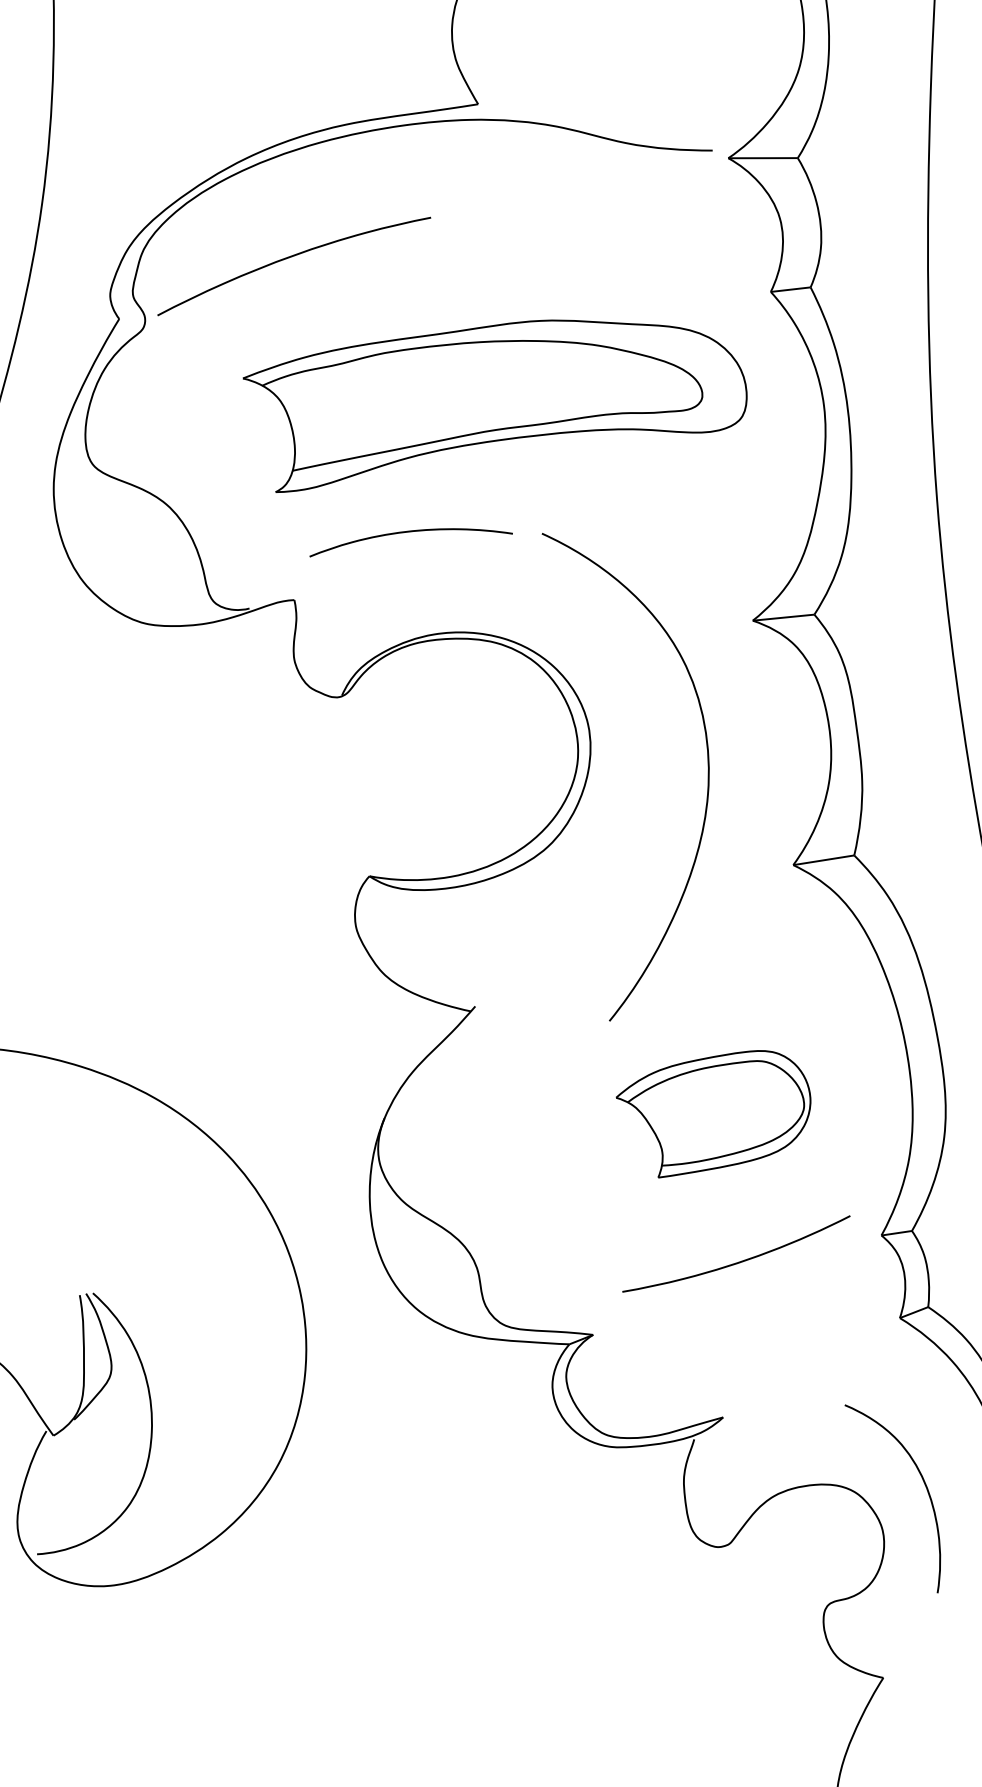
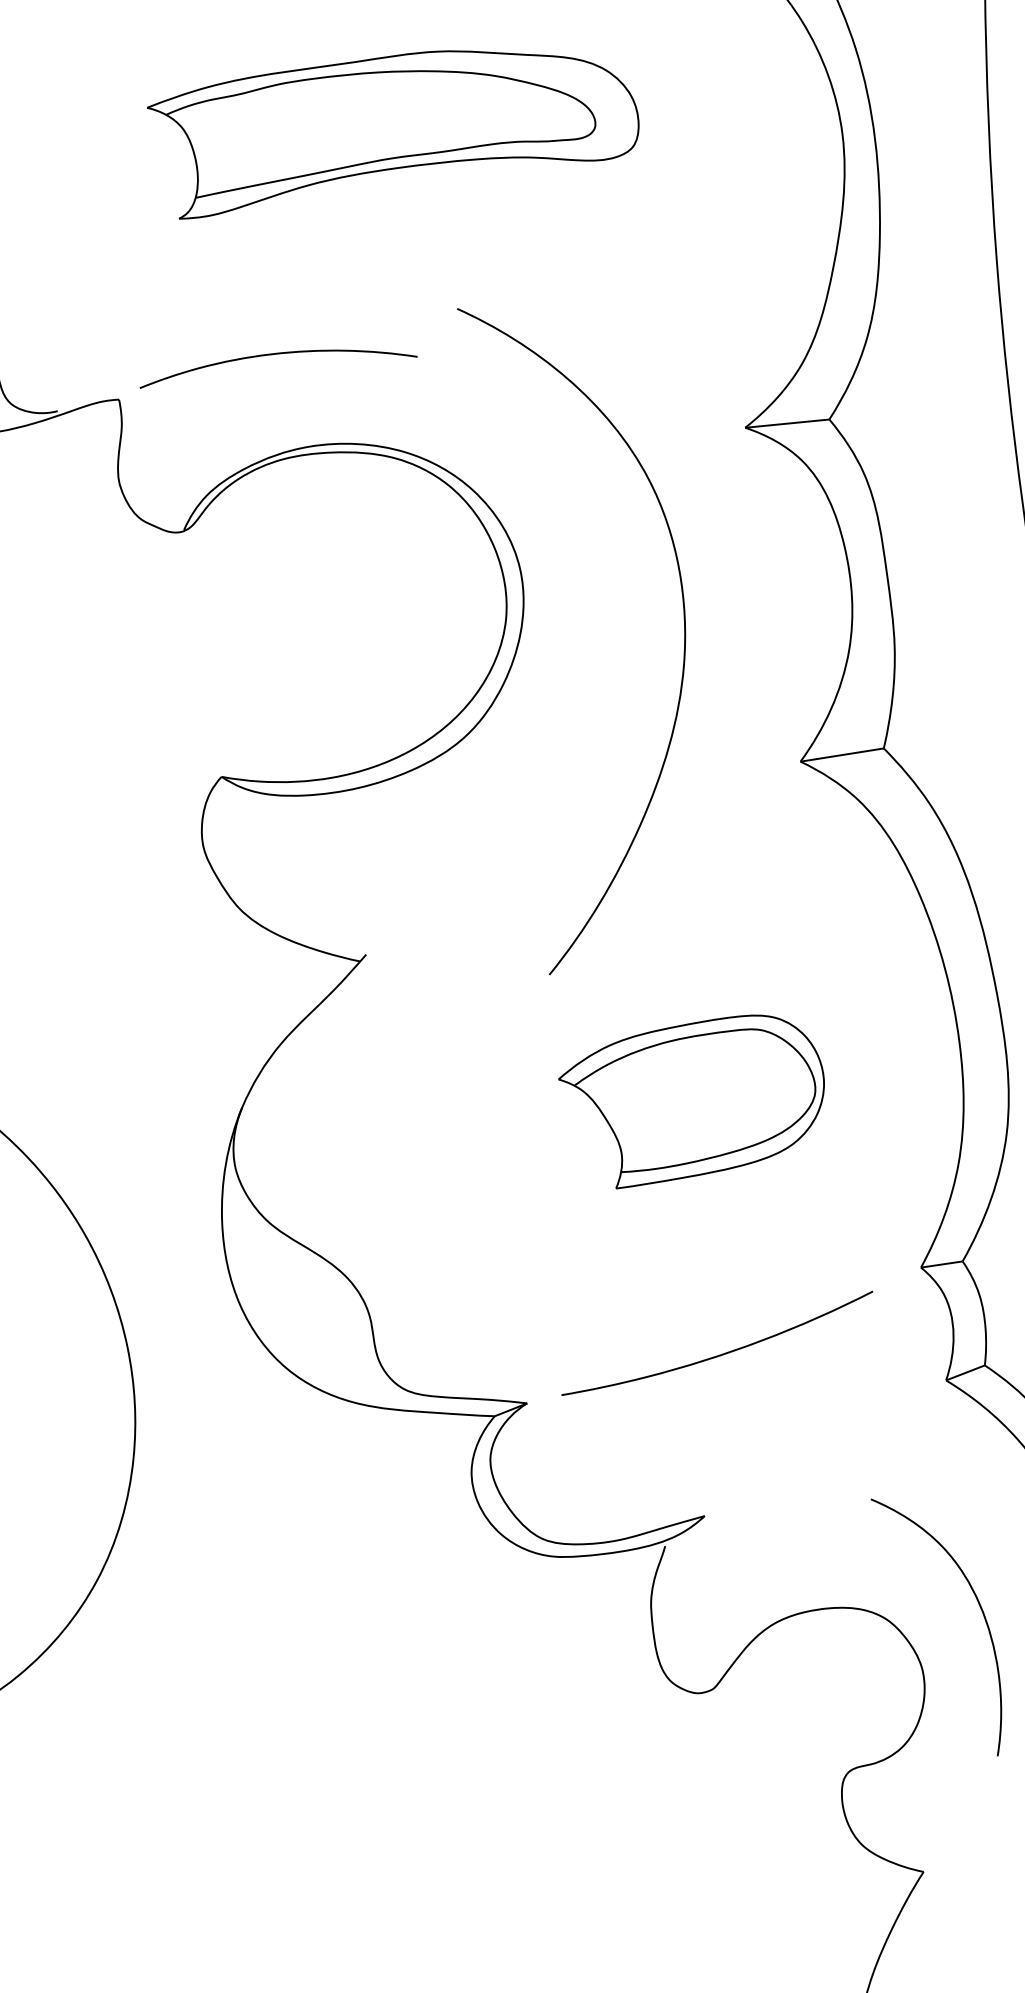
part: (494, 406) -> (392, 135), size x0.71
curve: (410, 532) -> (277, 355), moved
curve: (738, 1261) -> (720, 1353), moved

